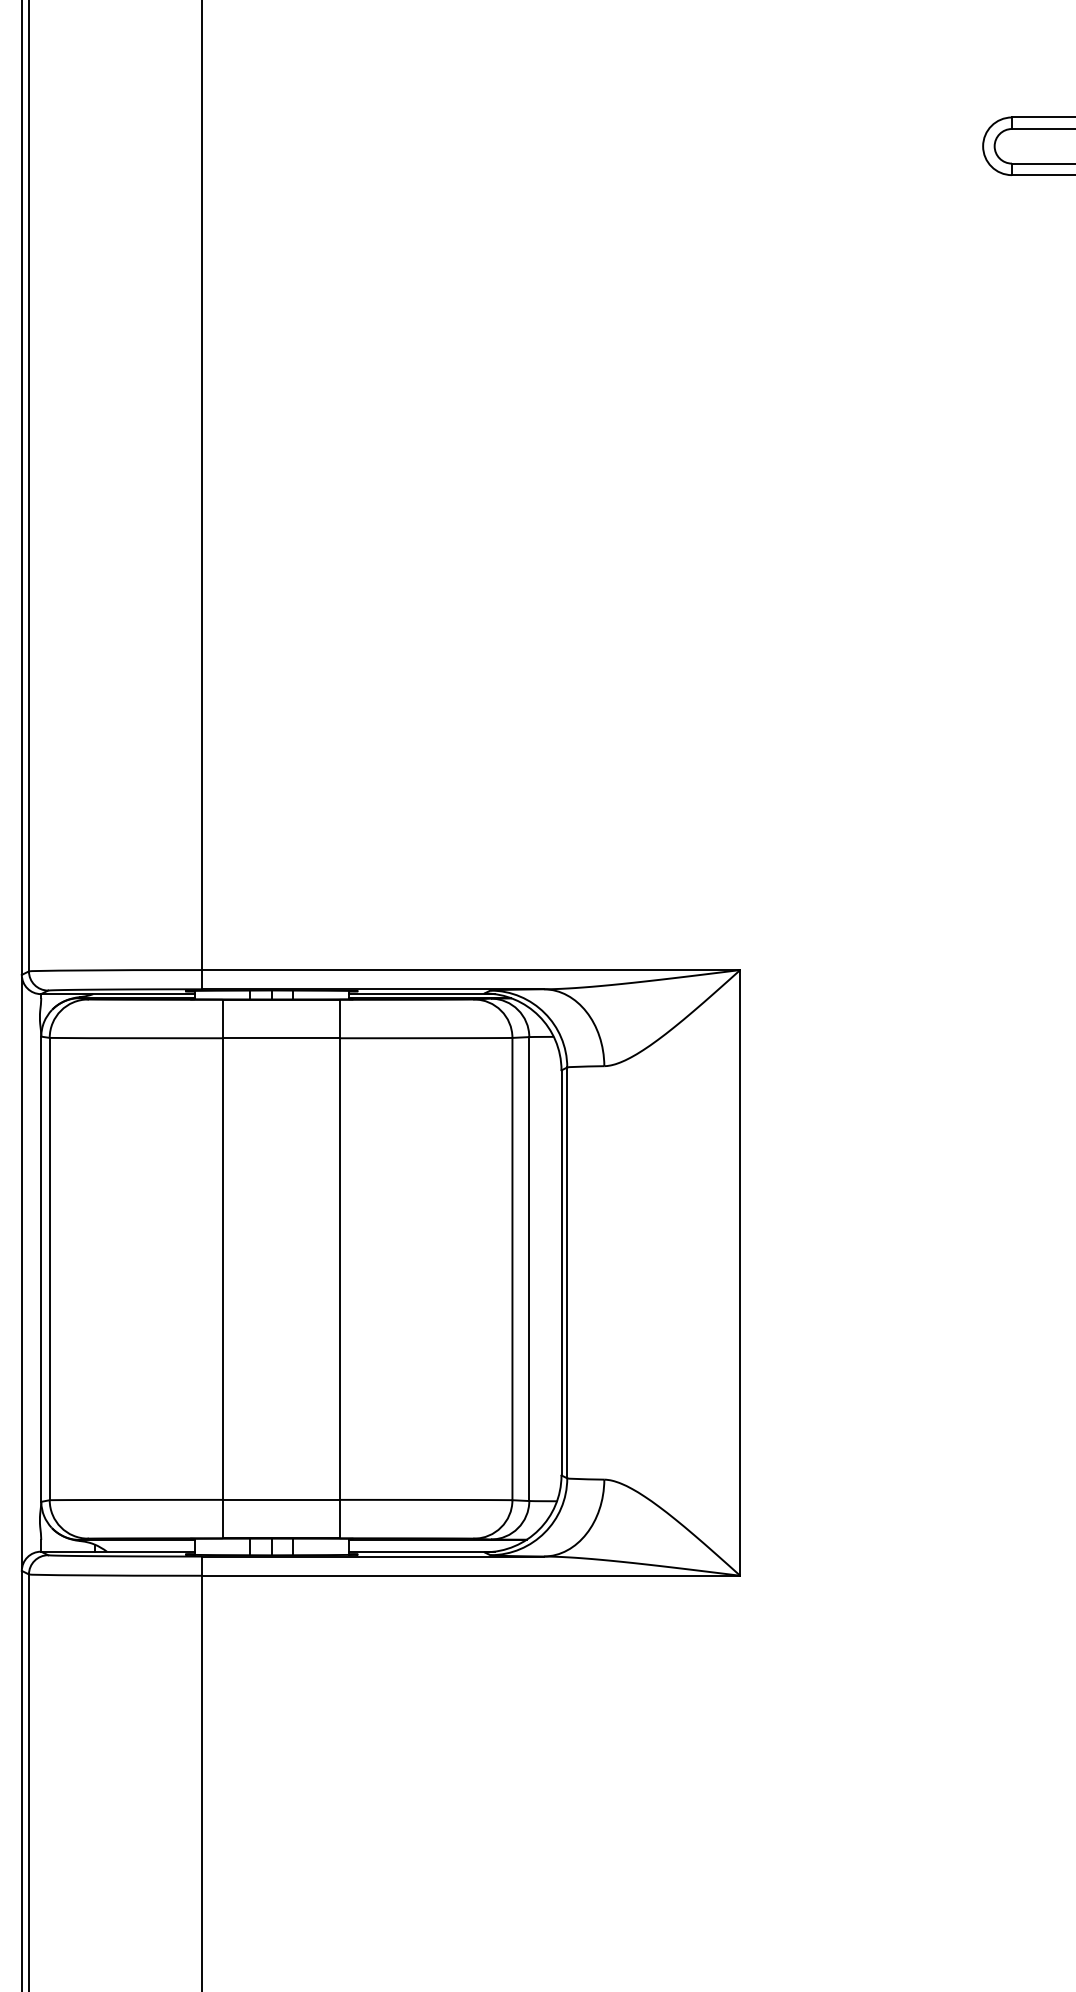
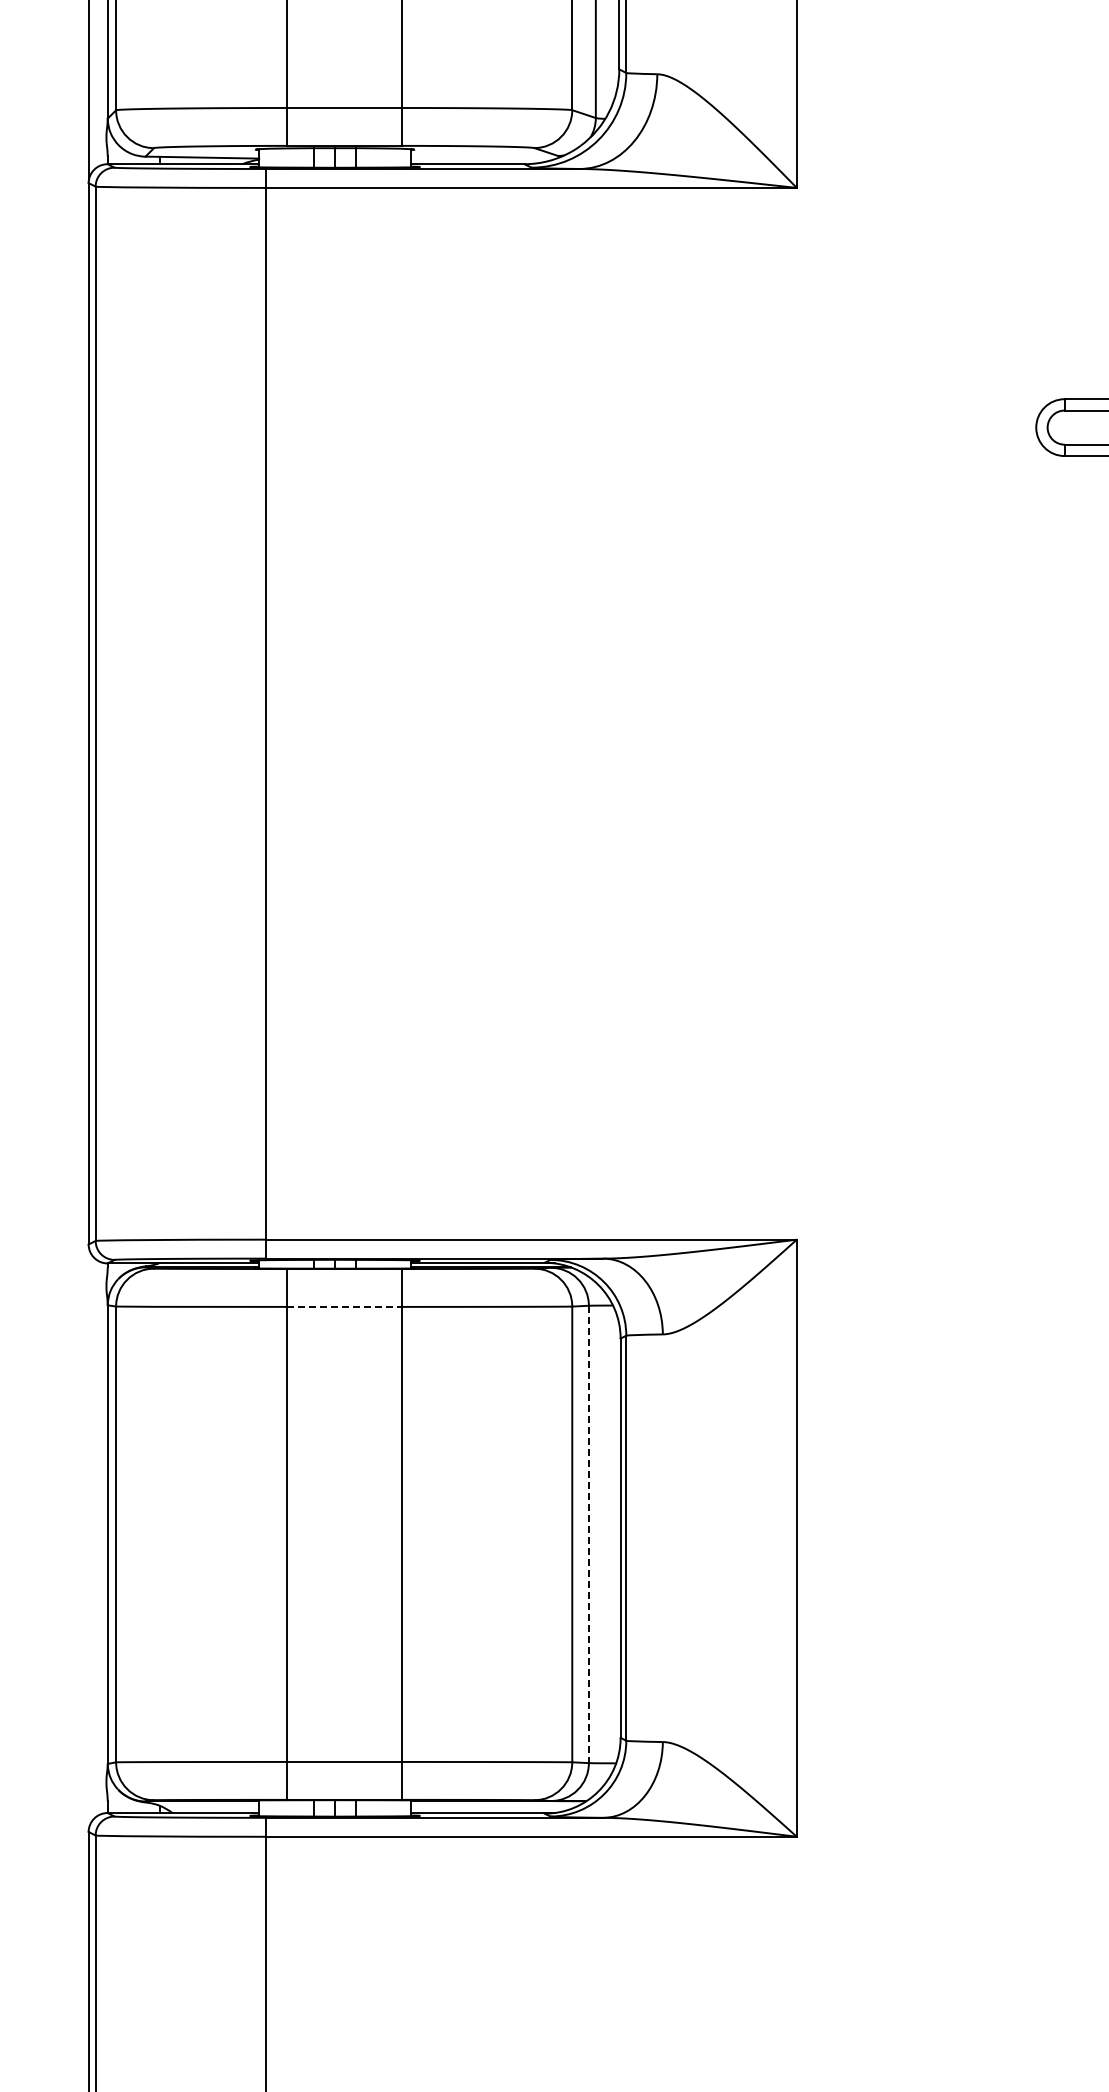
line: (281, 1037) -> (344, 1306), solid -> dashed
line: (528, 1269) -> (588, 1534), solid -> dashed
line: (21, 1273) -> (88, 1538), removed

